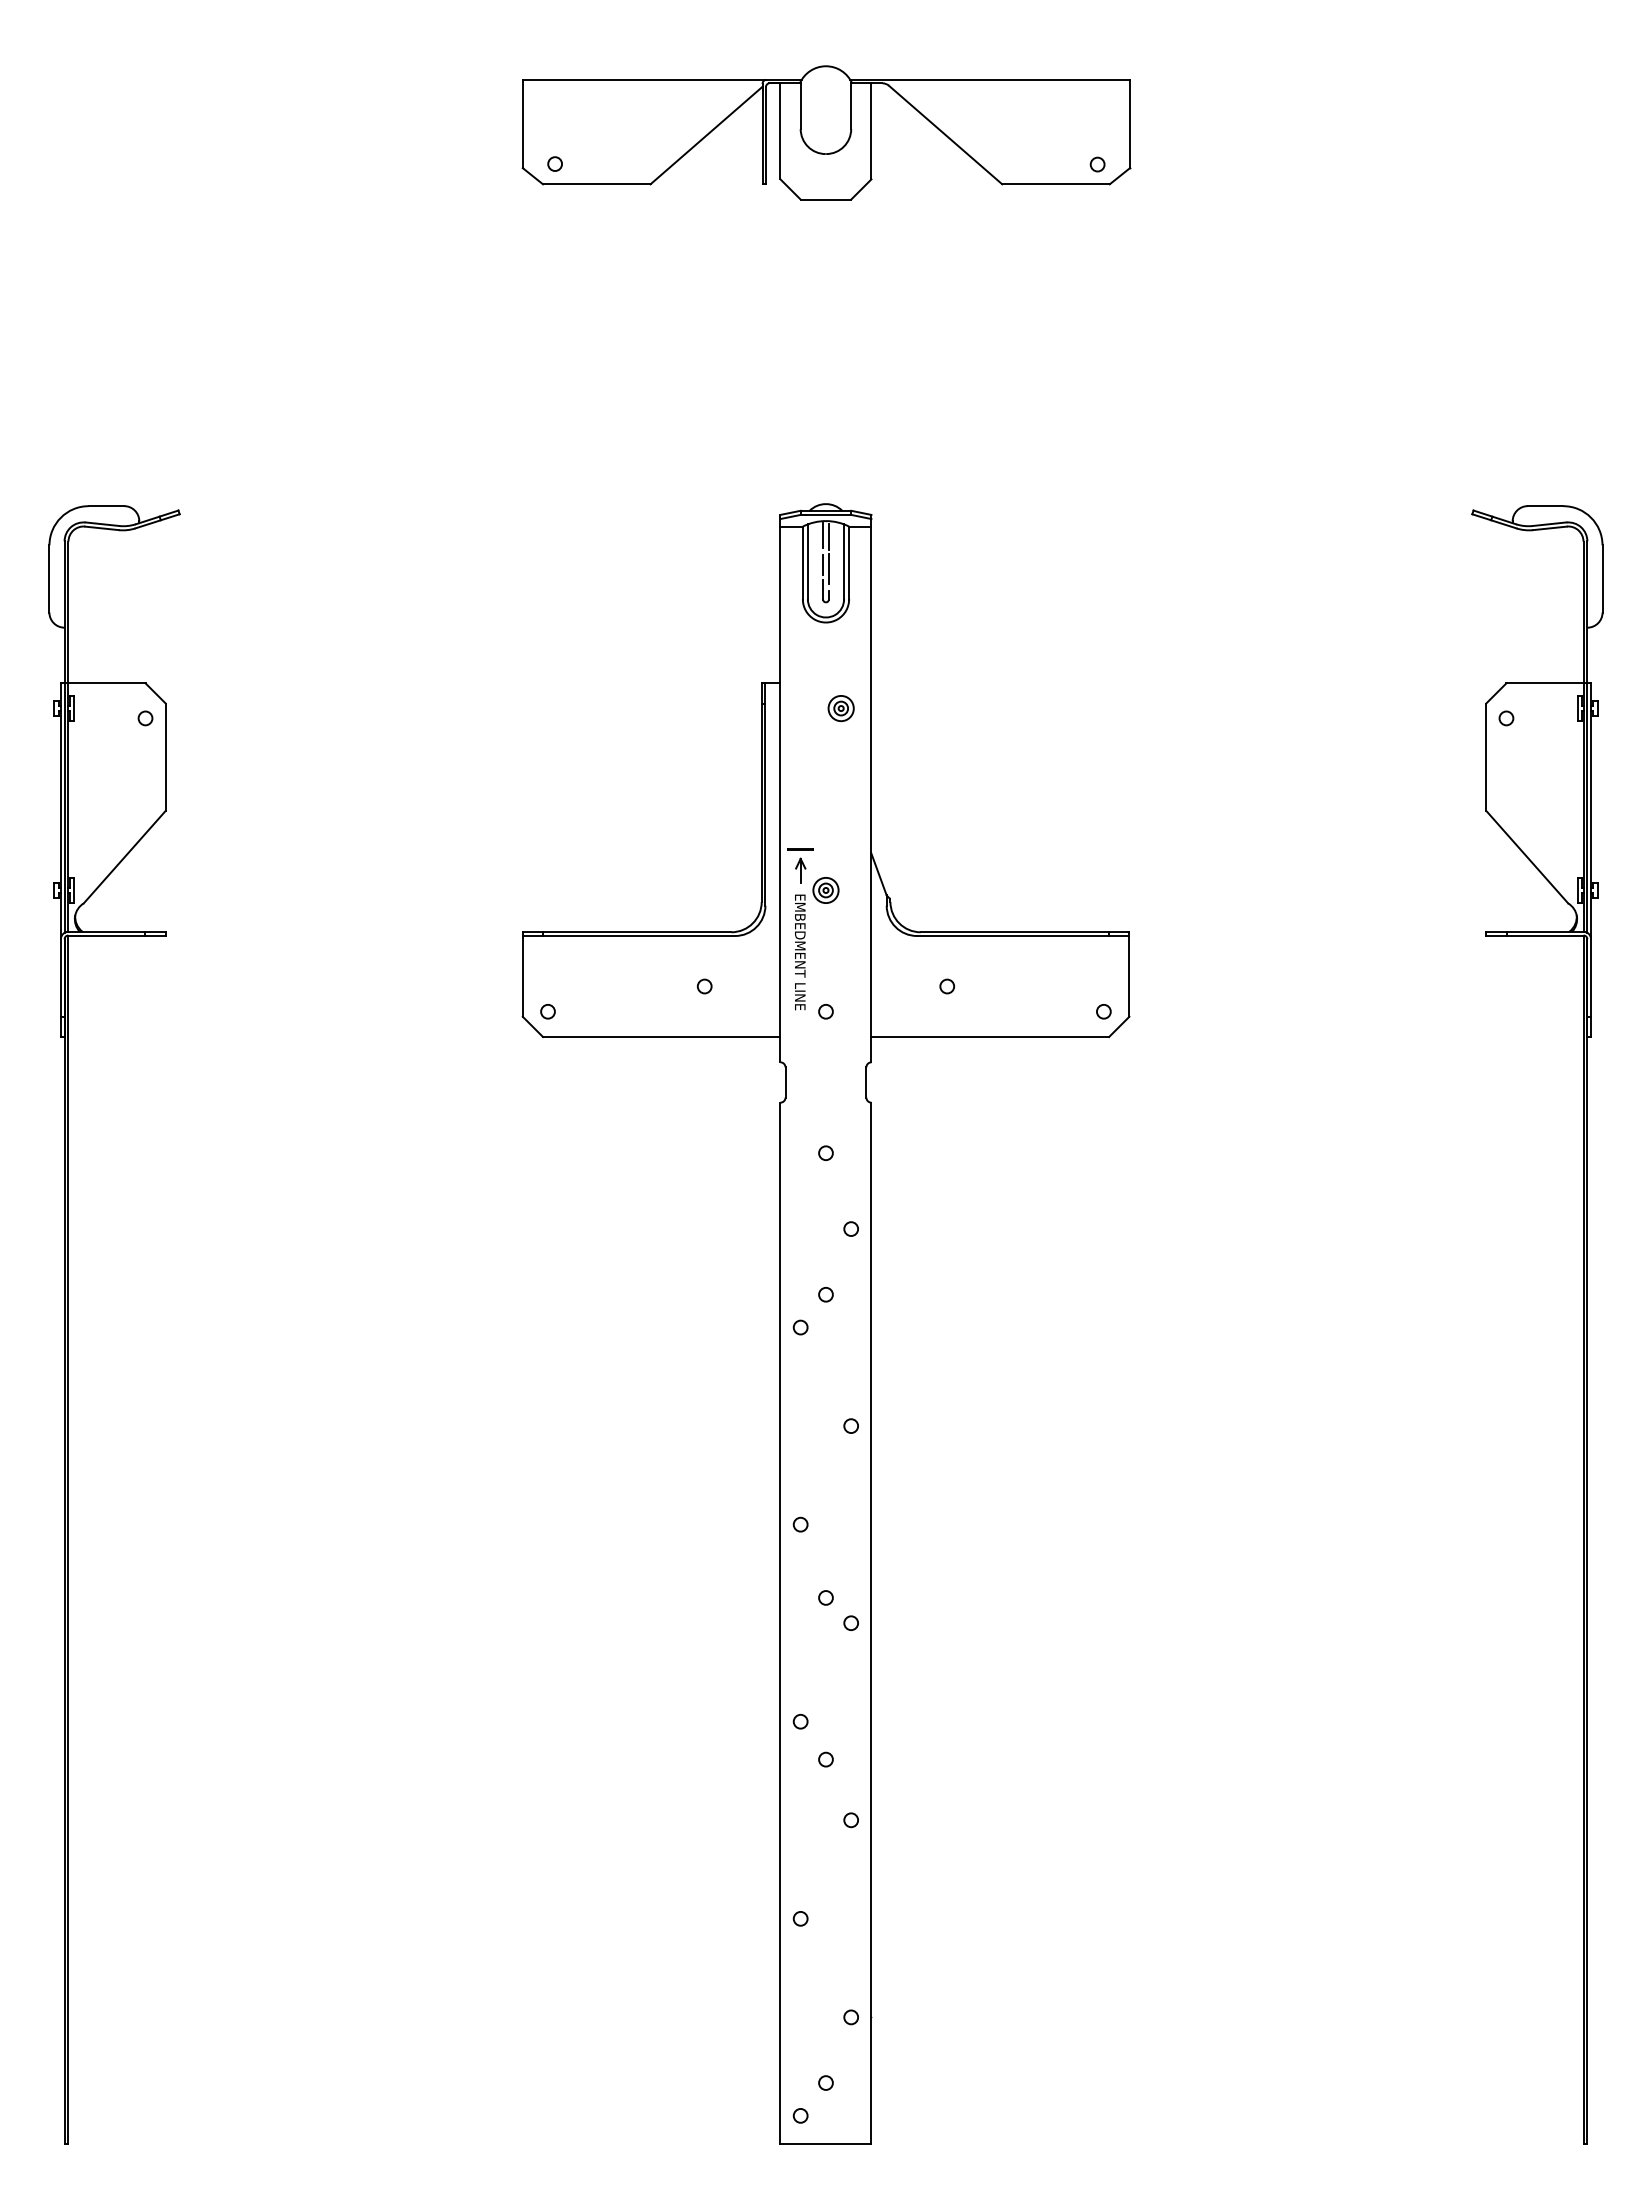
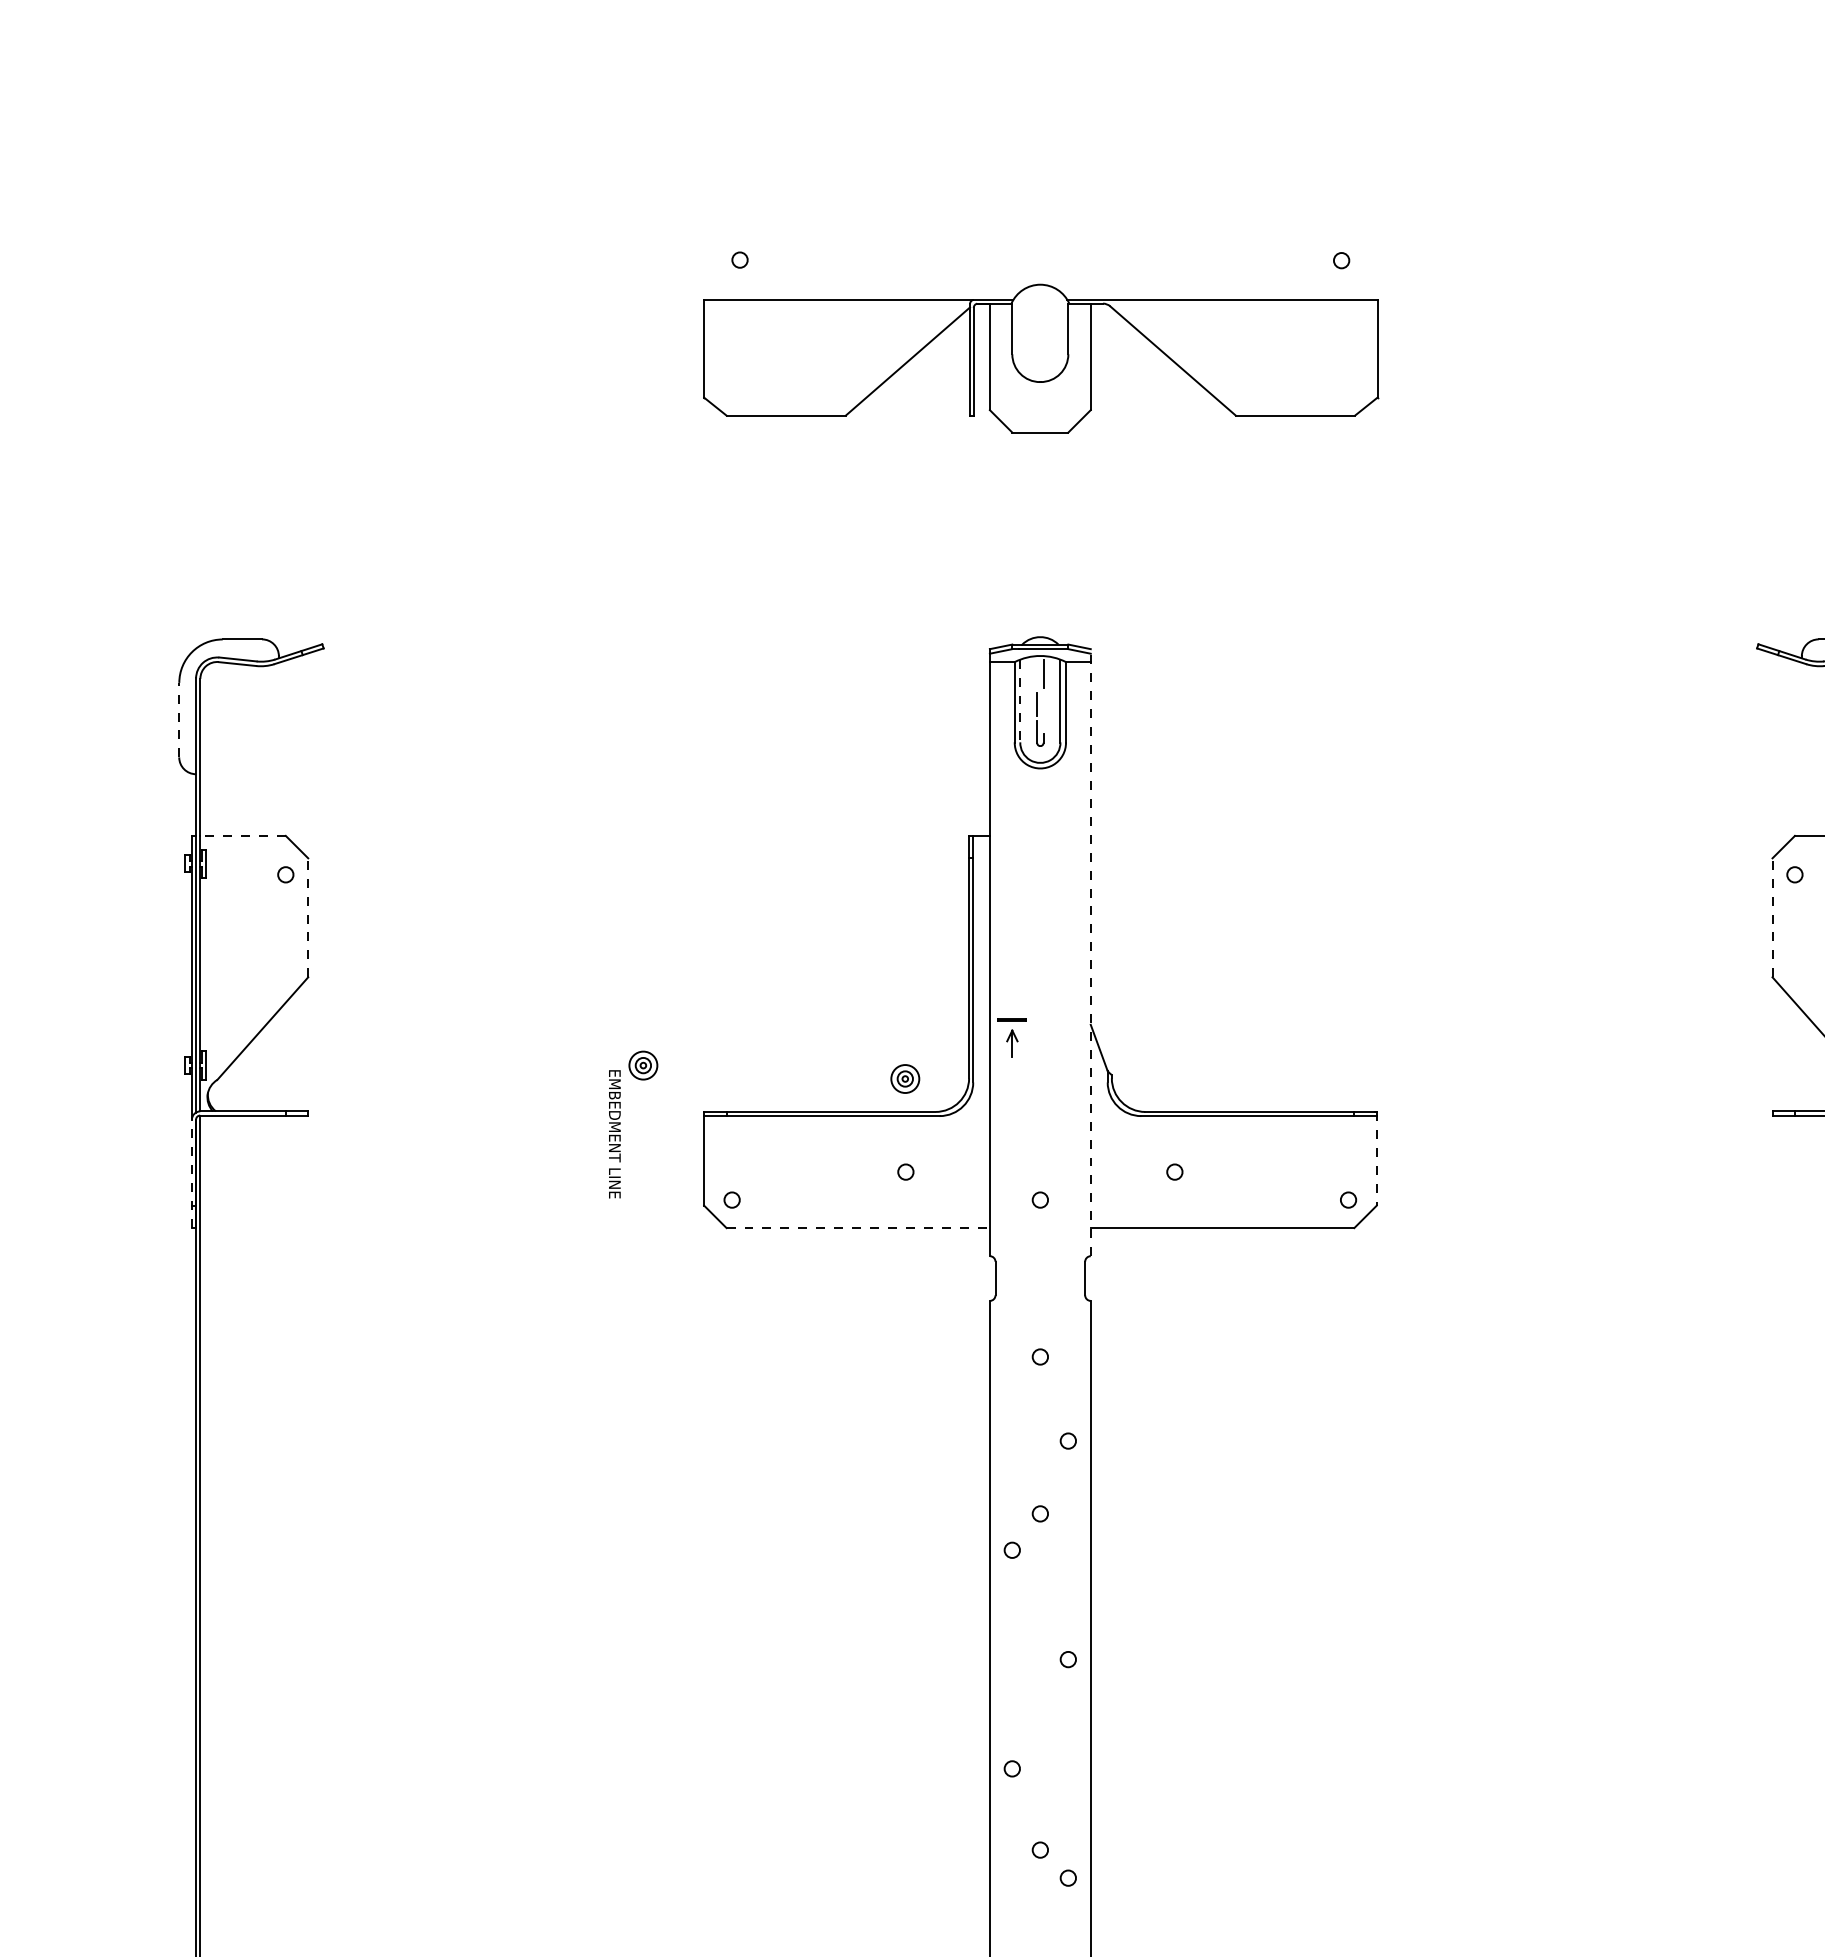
part: (826, 132) -> (1040, 358), moved
line: (823, 535) -> (1037, 671), removed
line: (807, 562) -> (1019, 701), solid -> dashed
line: (828, 568) -> (1043, 708), removed
line: (49, 578) -> (179, 719), solid -> dashed
line: (104, 683) -> (240, 836), solid -> dashed
part: (840, 708) -> (904, 1078), moved
line: (165, 757) -> (307, 918), solid -> dashed
line: (1486, 757) -> (1772, 918), solid -> dashed
line: (871, 788) -> (1090, 952), solid -> dashed
part: (805, 943) -> (620, 1124), moved
line: (1129, 975) -> (1376, 1159), solid -> dashed
line: (60, 988) -> (191, 1174), solid -> dashed
line: (661, 1036) -> (857, 1227), solid -> dashed

